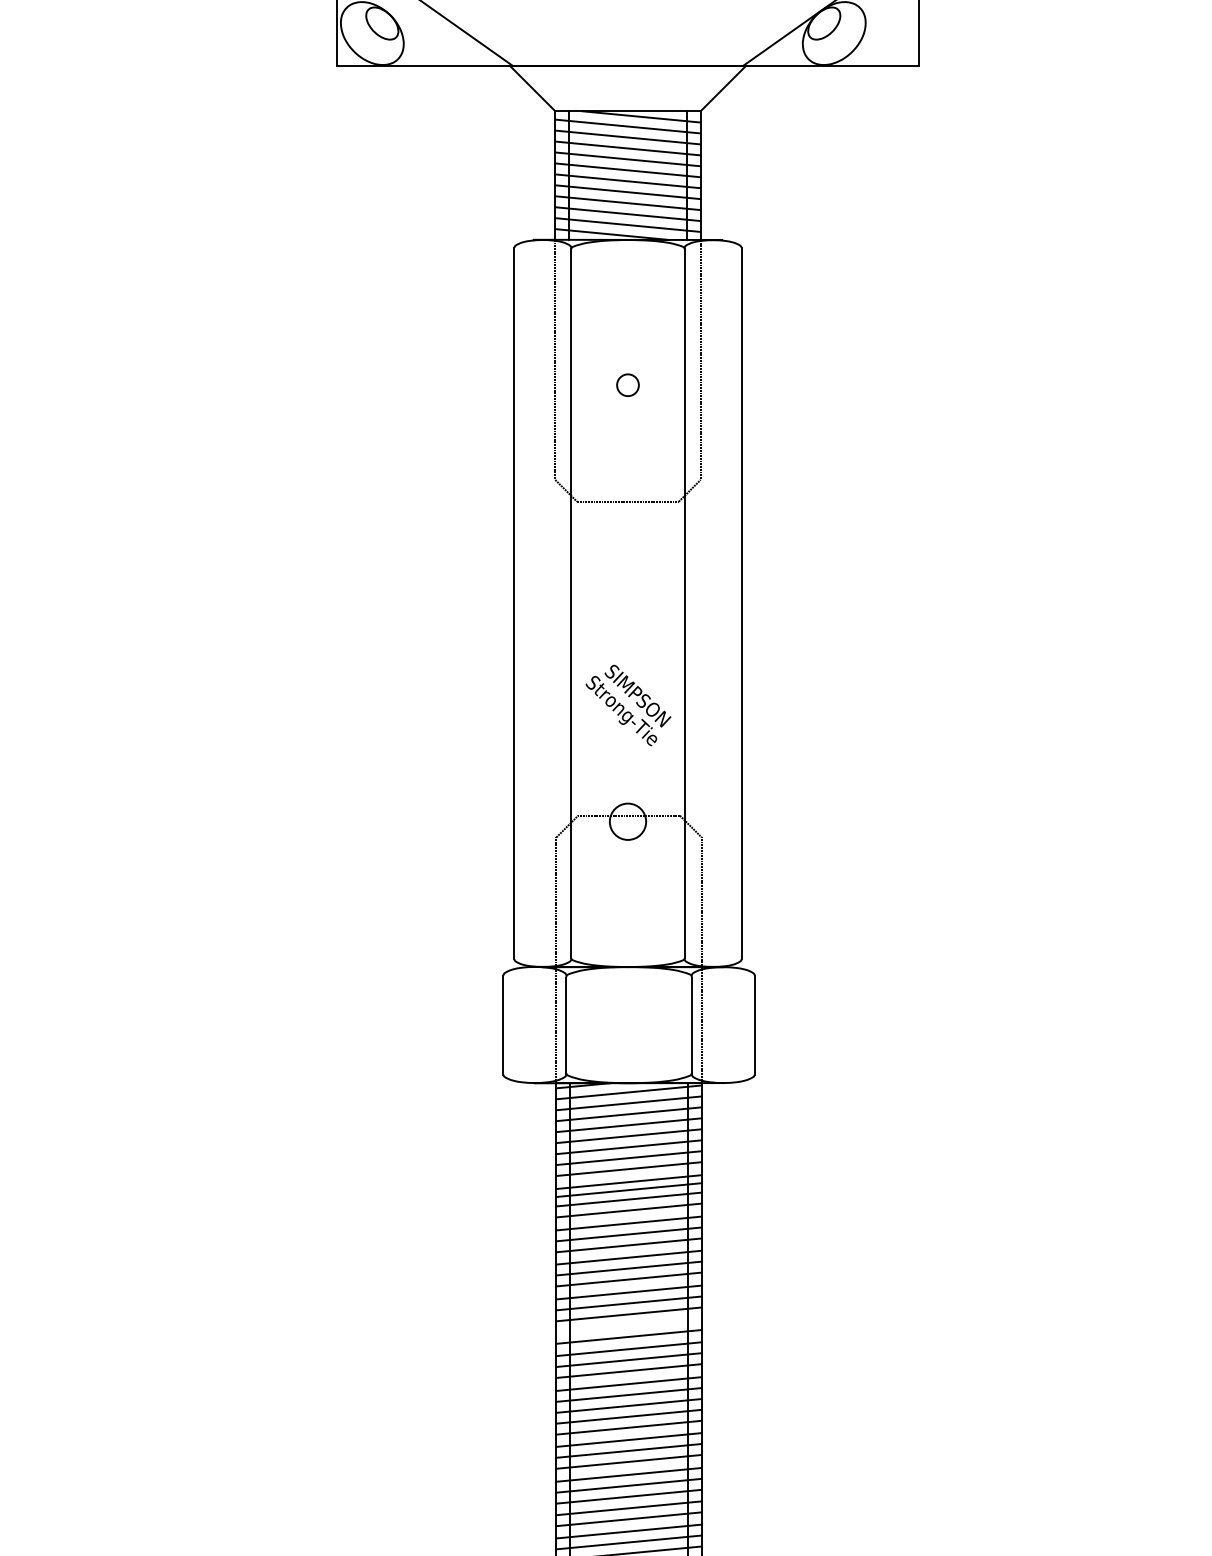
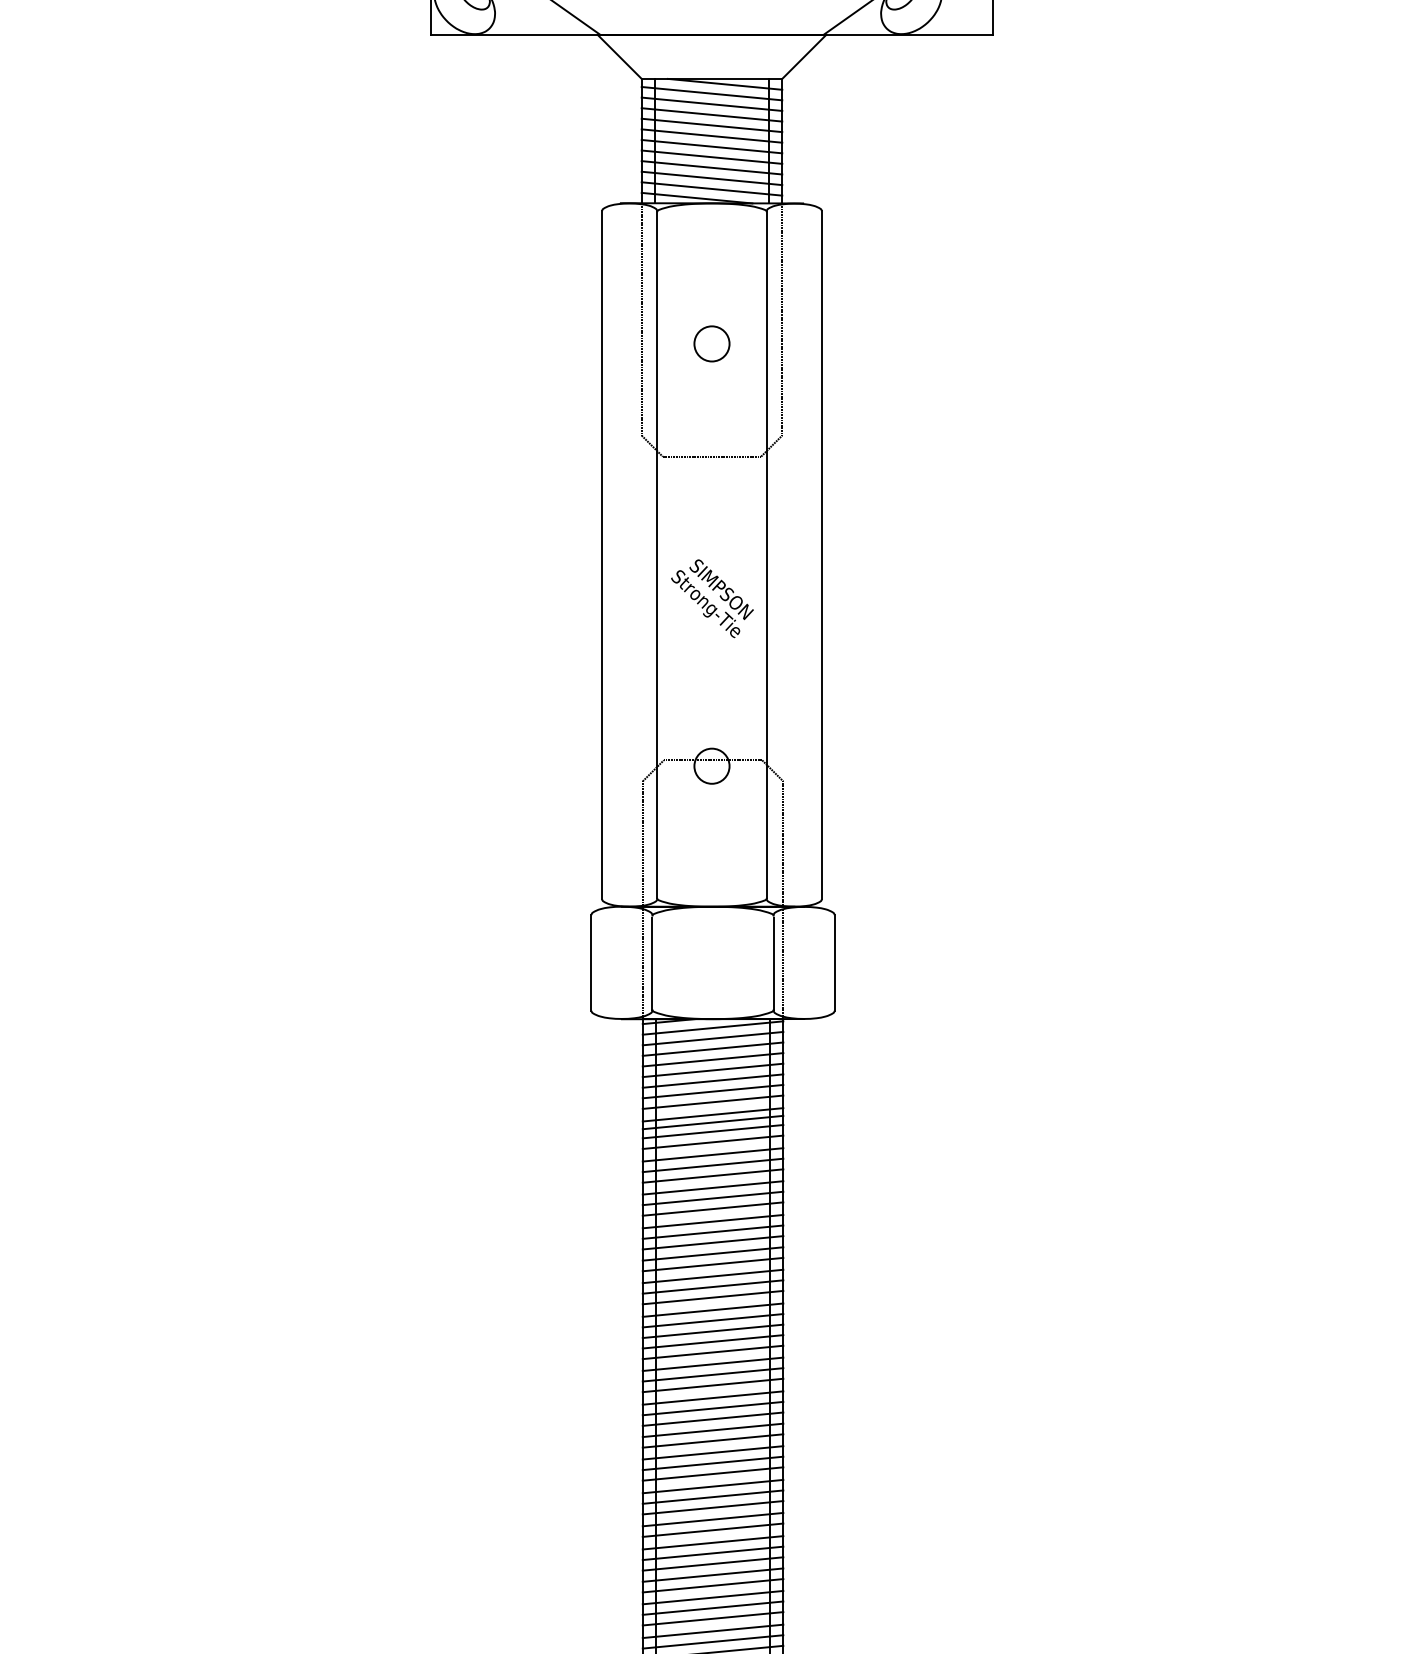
circle: (627, 384) -> (711, 343), size x1.67
text: (628, 705) -> (712, 598), moved
line: (628, 1325) -> (712, 1253), added

